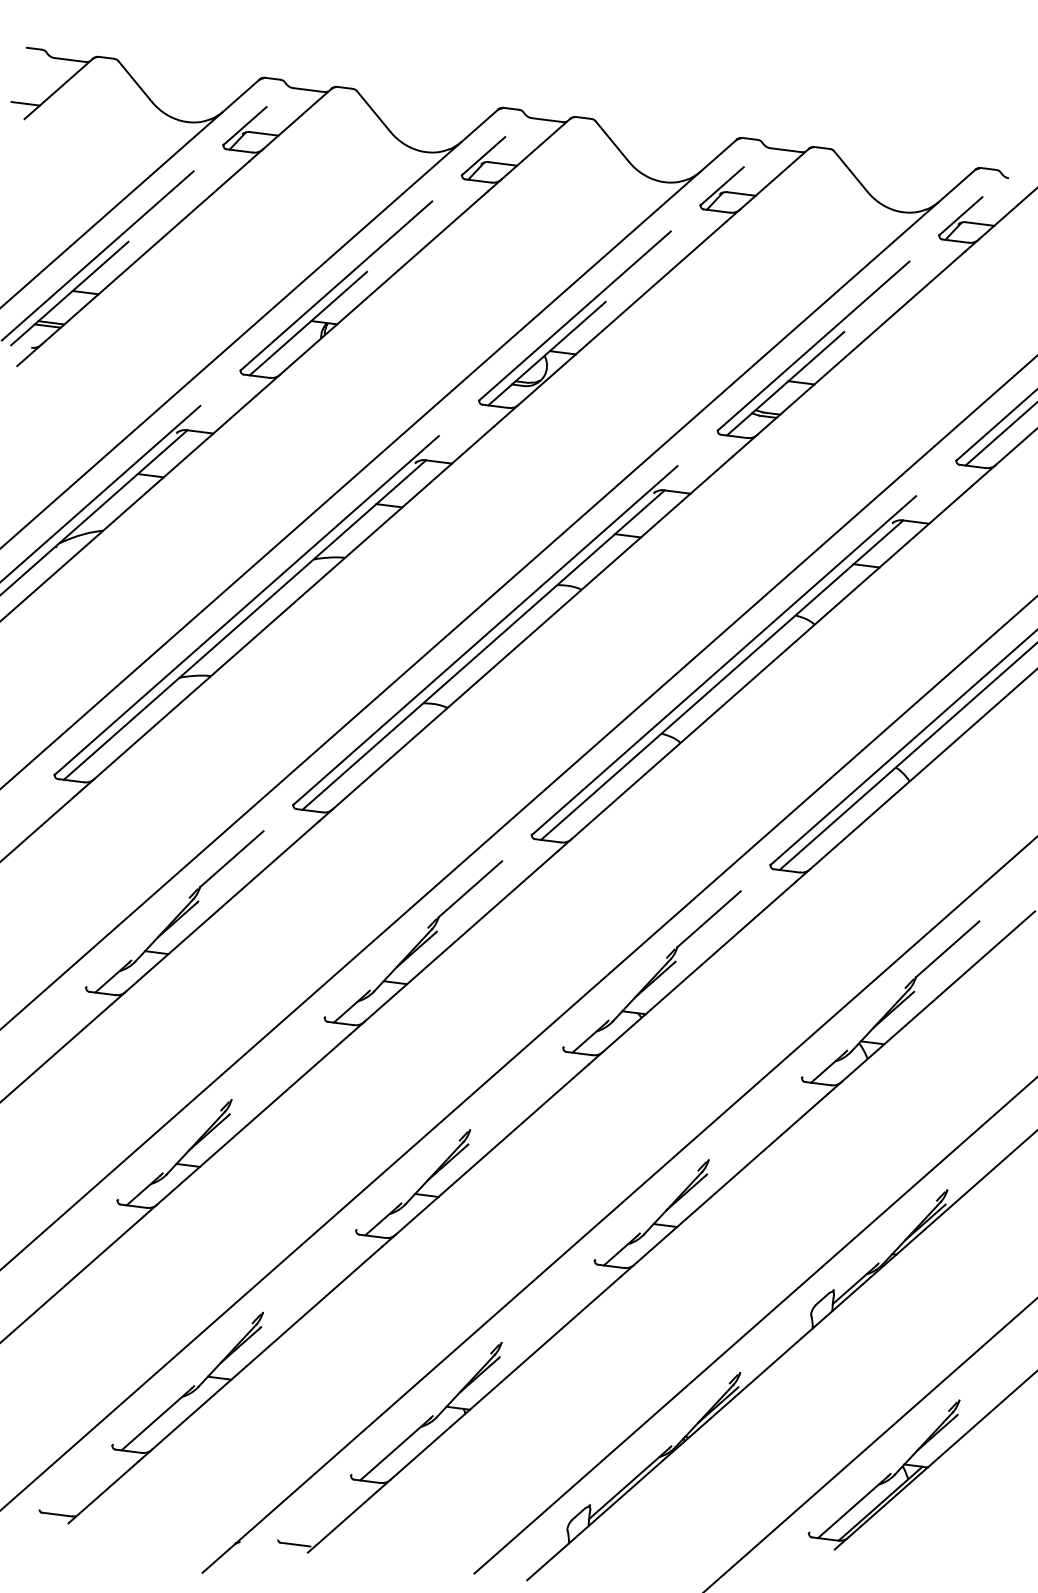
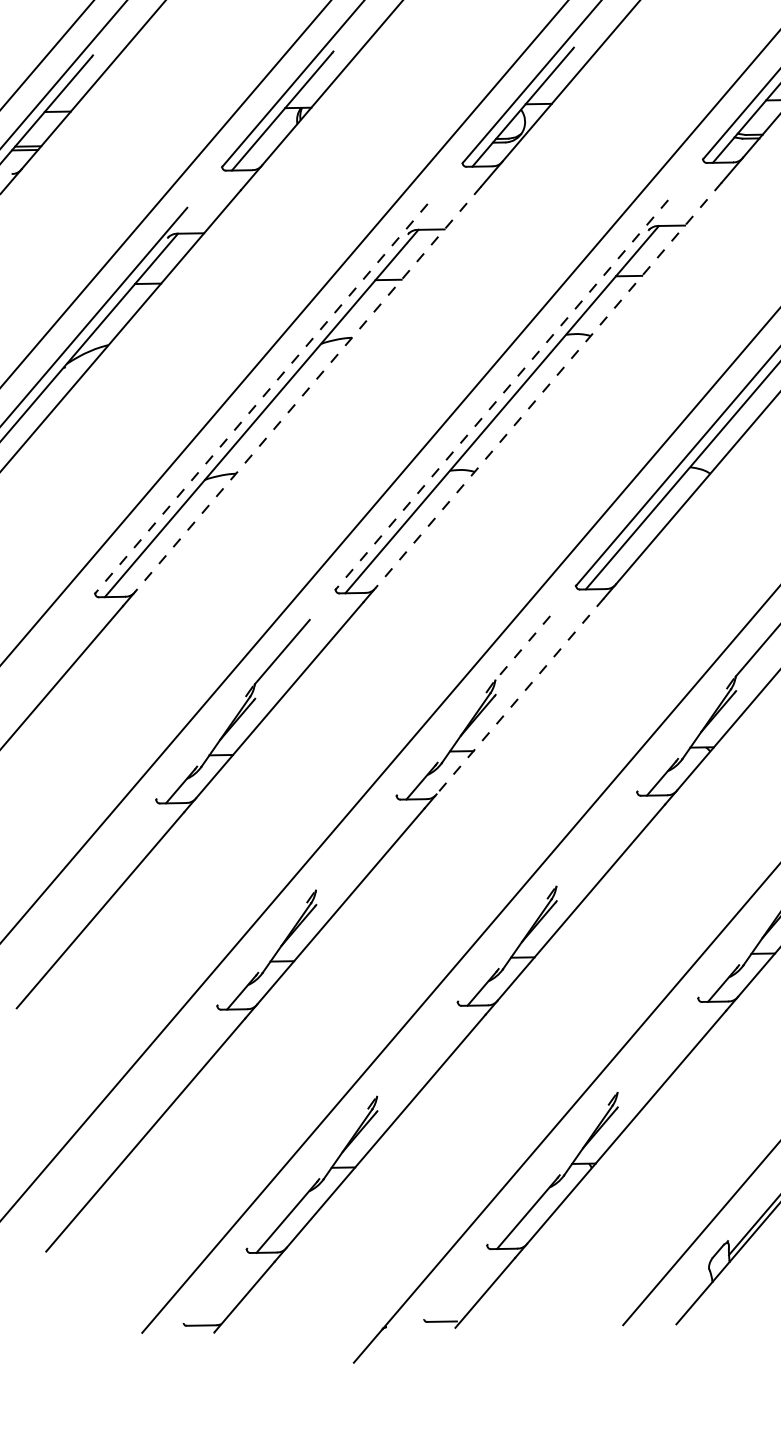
line: (294, 602) -> (308, 389), solid -> dashed
line: (246, 605) -> (261, 398), solid -> dashed
line: (533, 632) -> (549, 385), solid -> dashed
line: (485, 635) -> (501, 394), solid -> dashed
line: (470, 889) -> (522, 648), solid -> dashed
line: (461, 936) -> (520, 696), solid -> dashed

